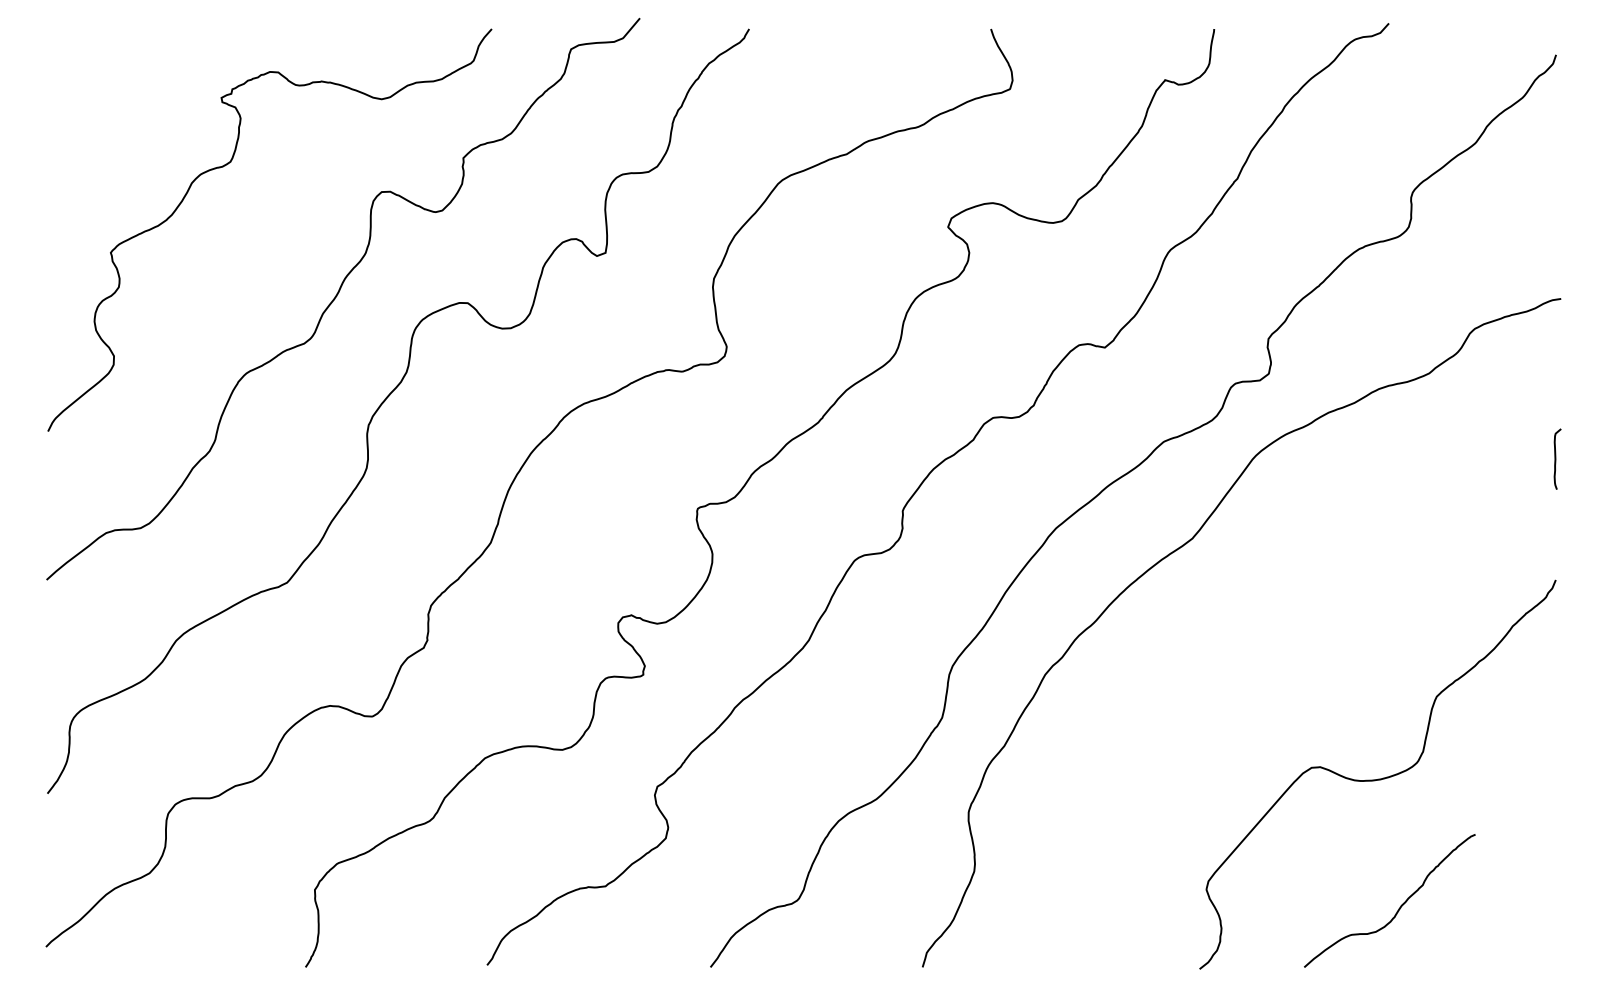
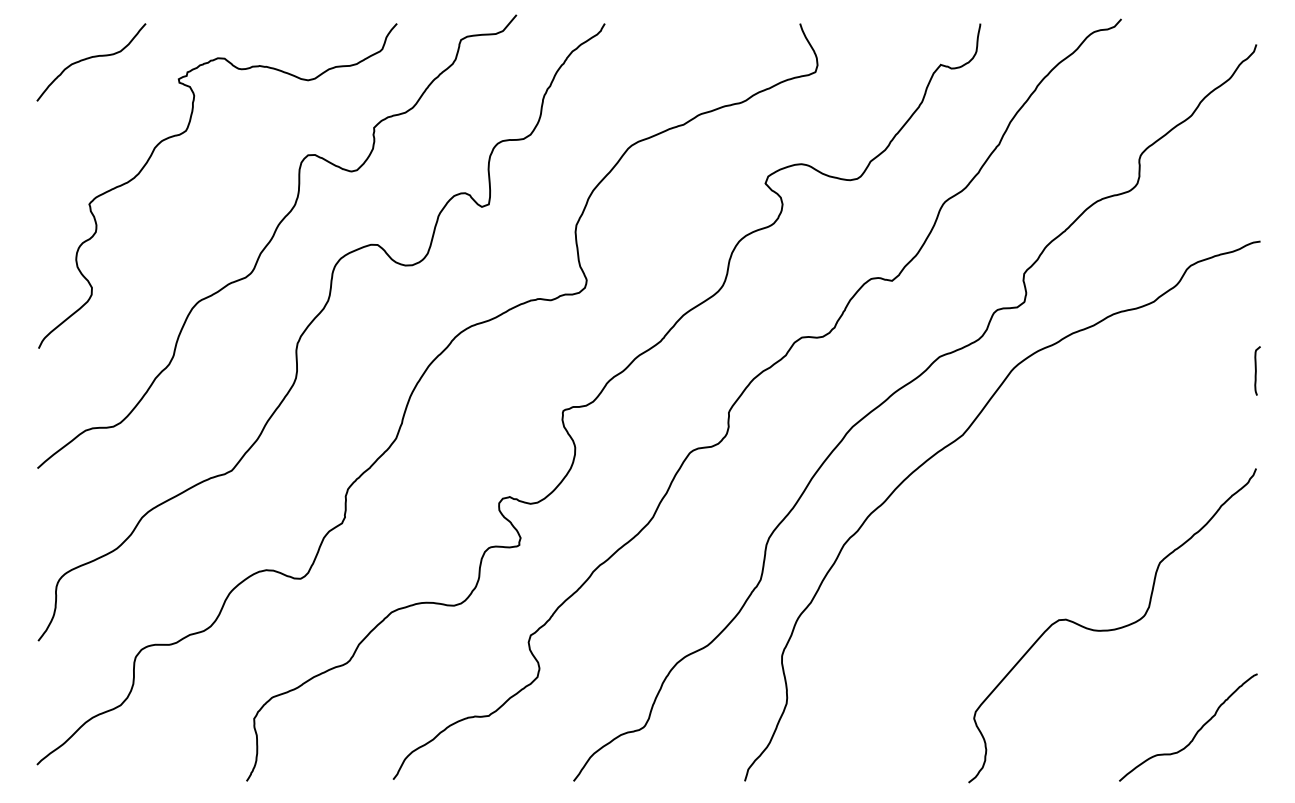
curve: (111, 72) -> (89, 58), added
curve: (1398, 908) -> (1195, 733), moved

